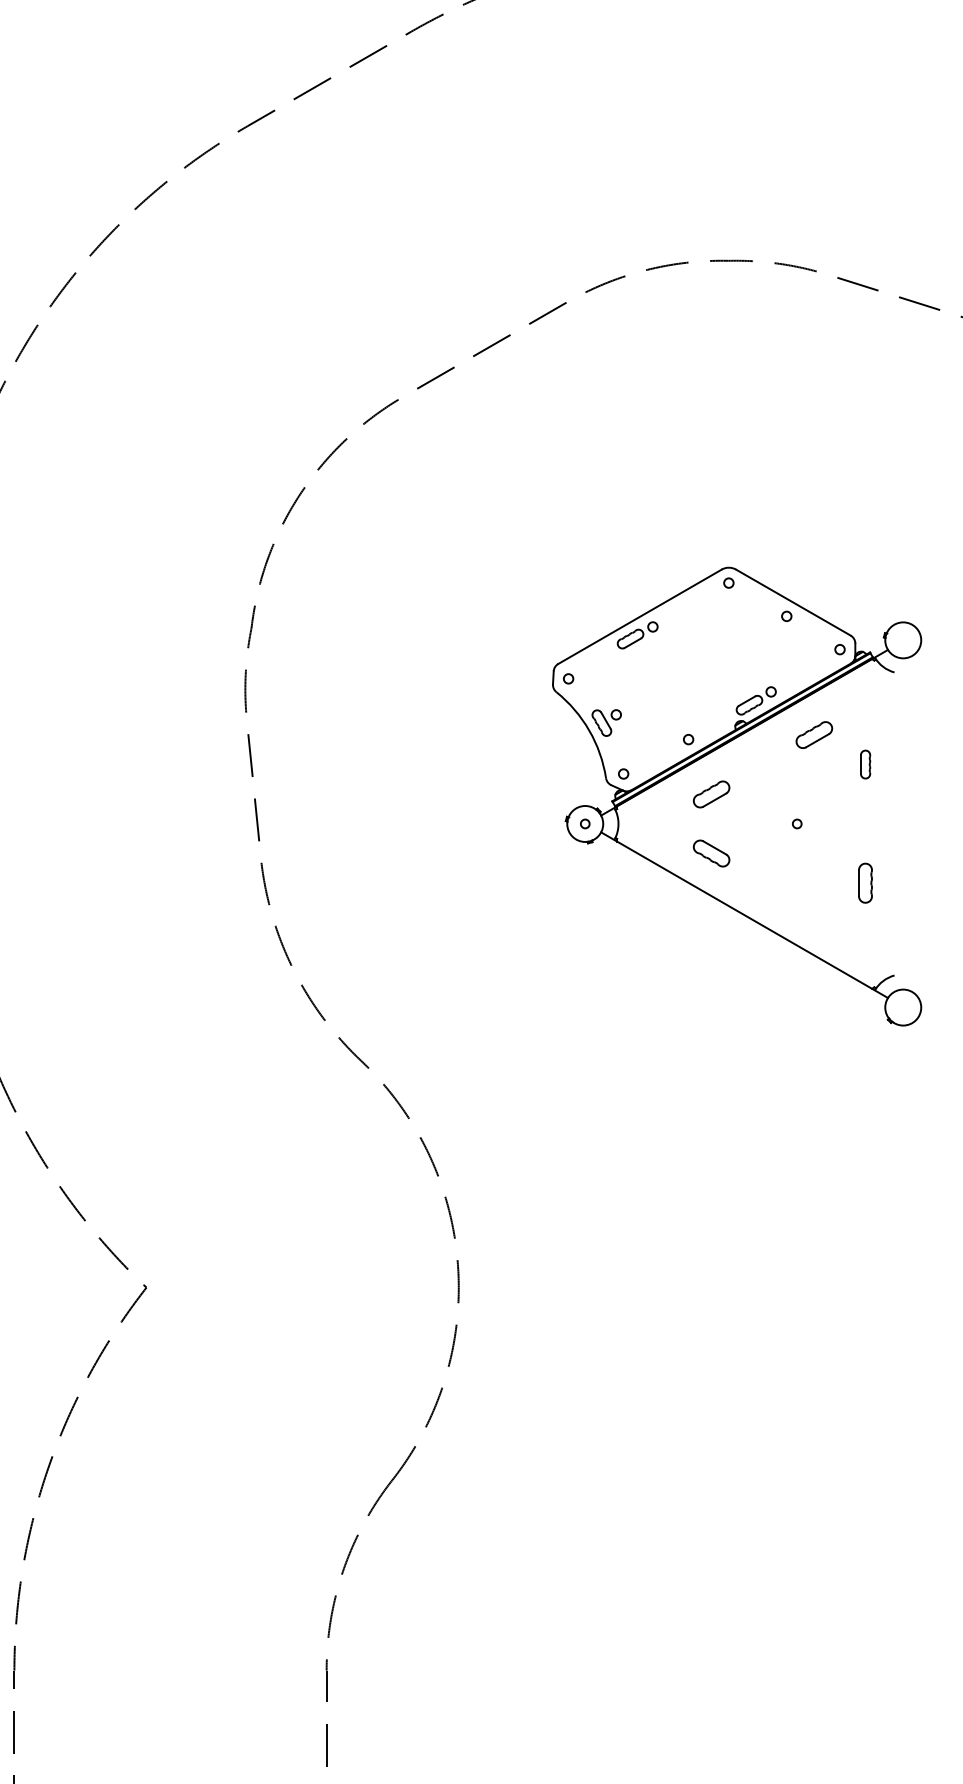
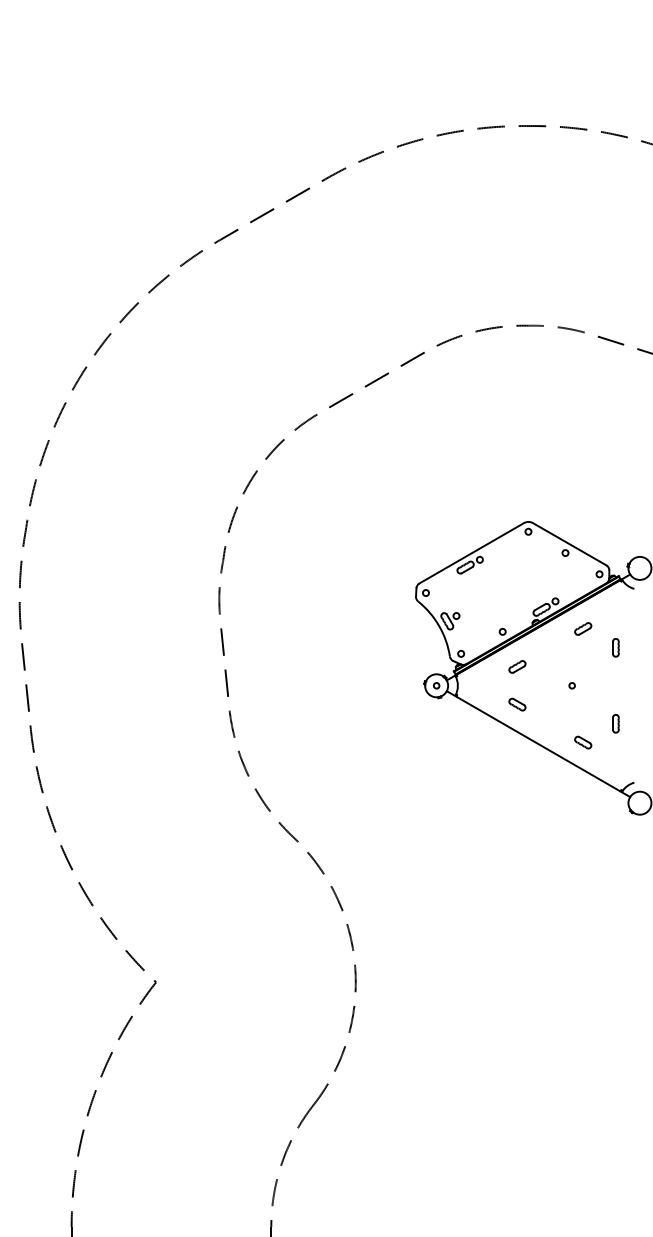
part: (814, 734) -> (583, 628), size x0.71
part: (711, 793) -> (517, 666), size x0.71
part: (711, 853) -> (517, 704), size x0.71
part: (864, 882) -> (615, 723), size x0.71
part: (814, 912) -> (583, 742), added

